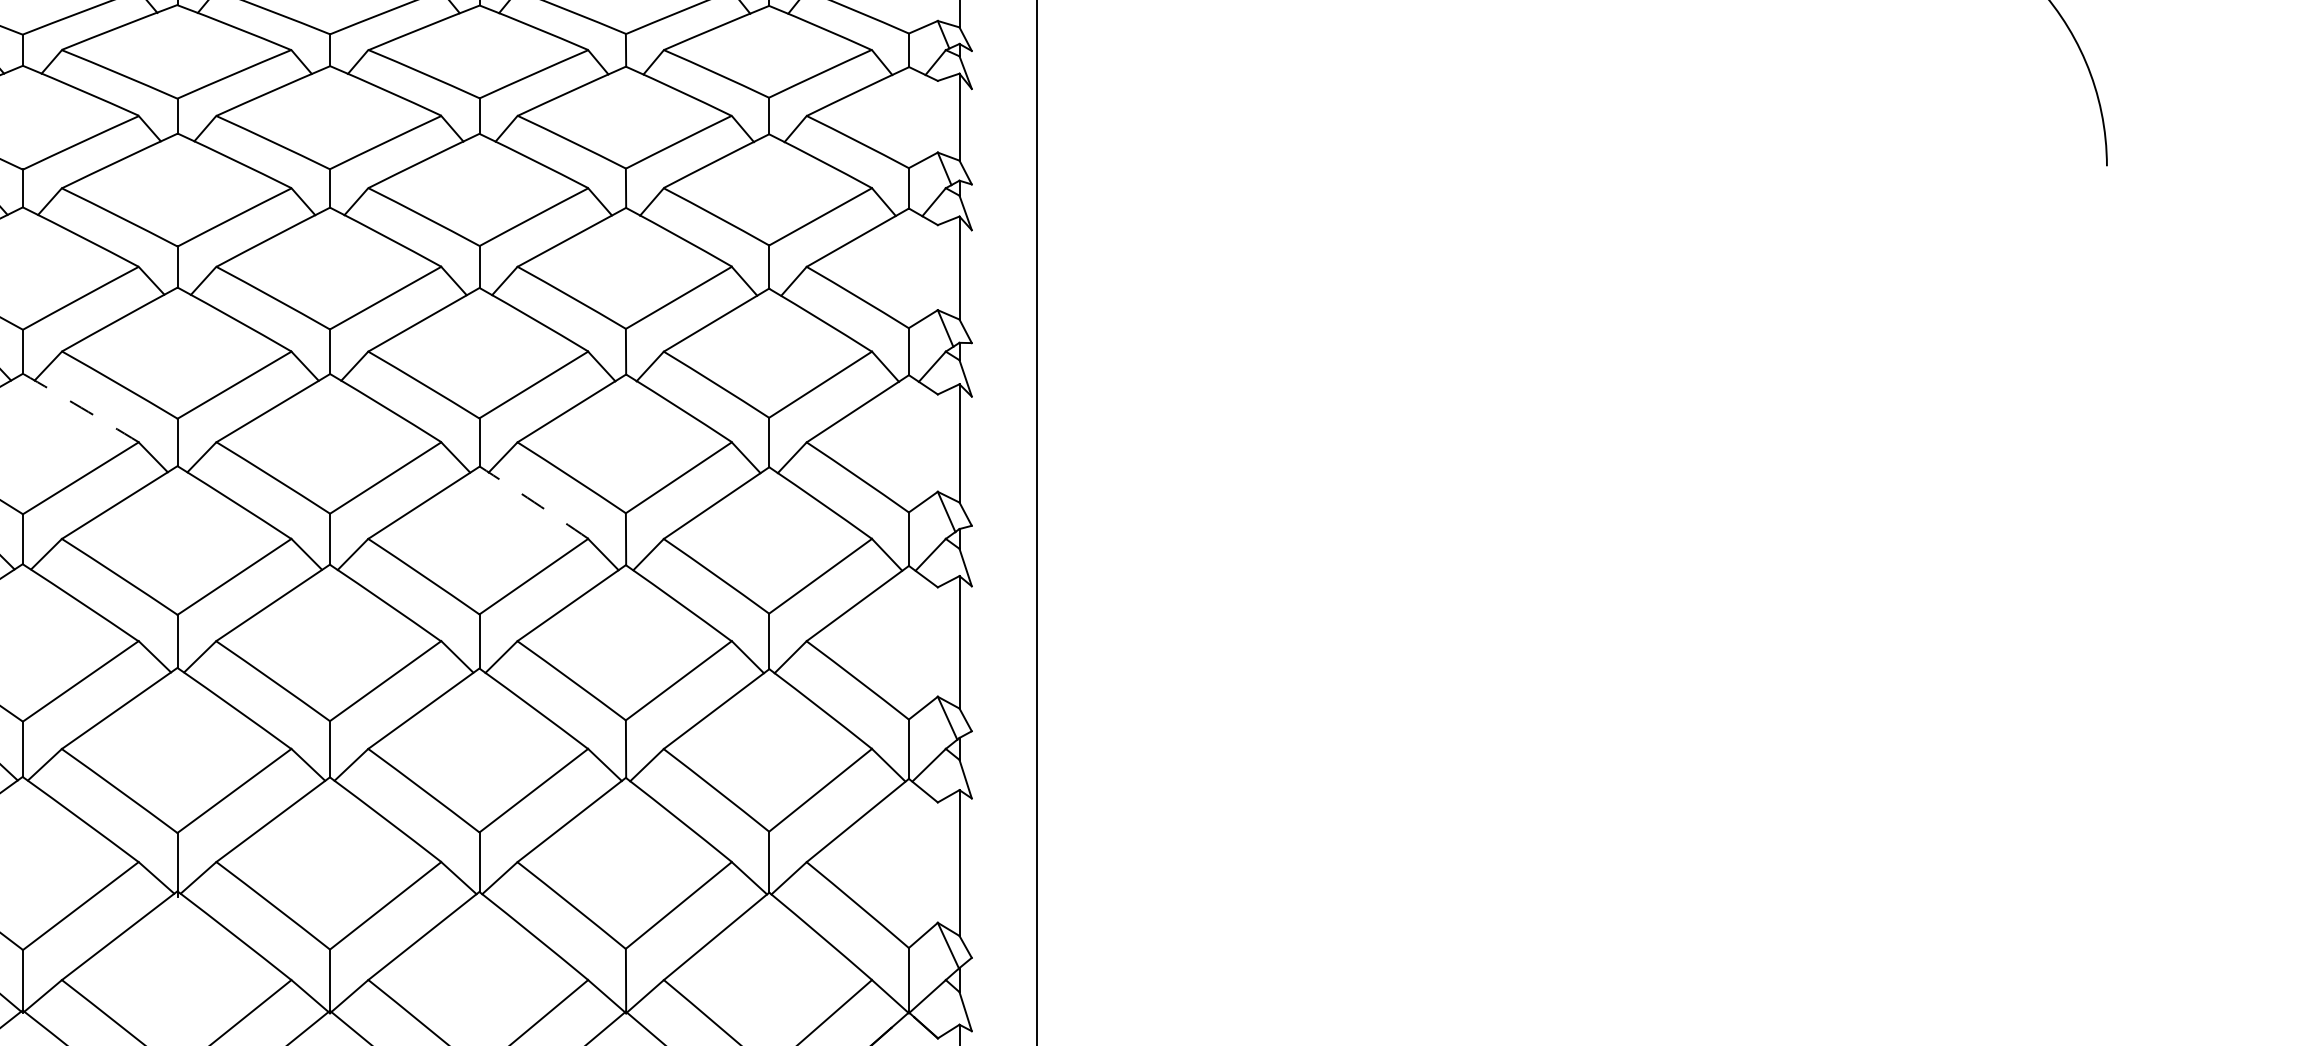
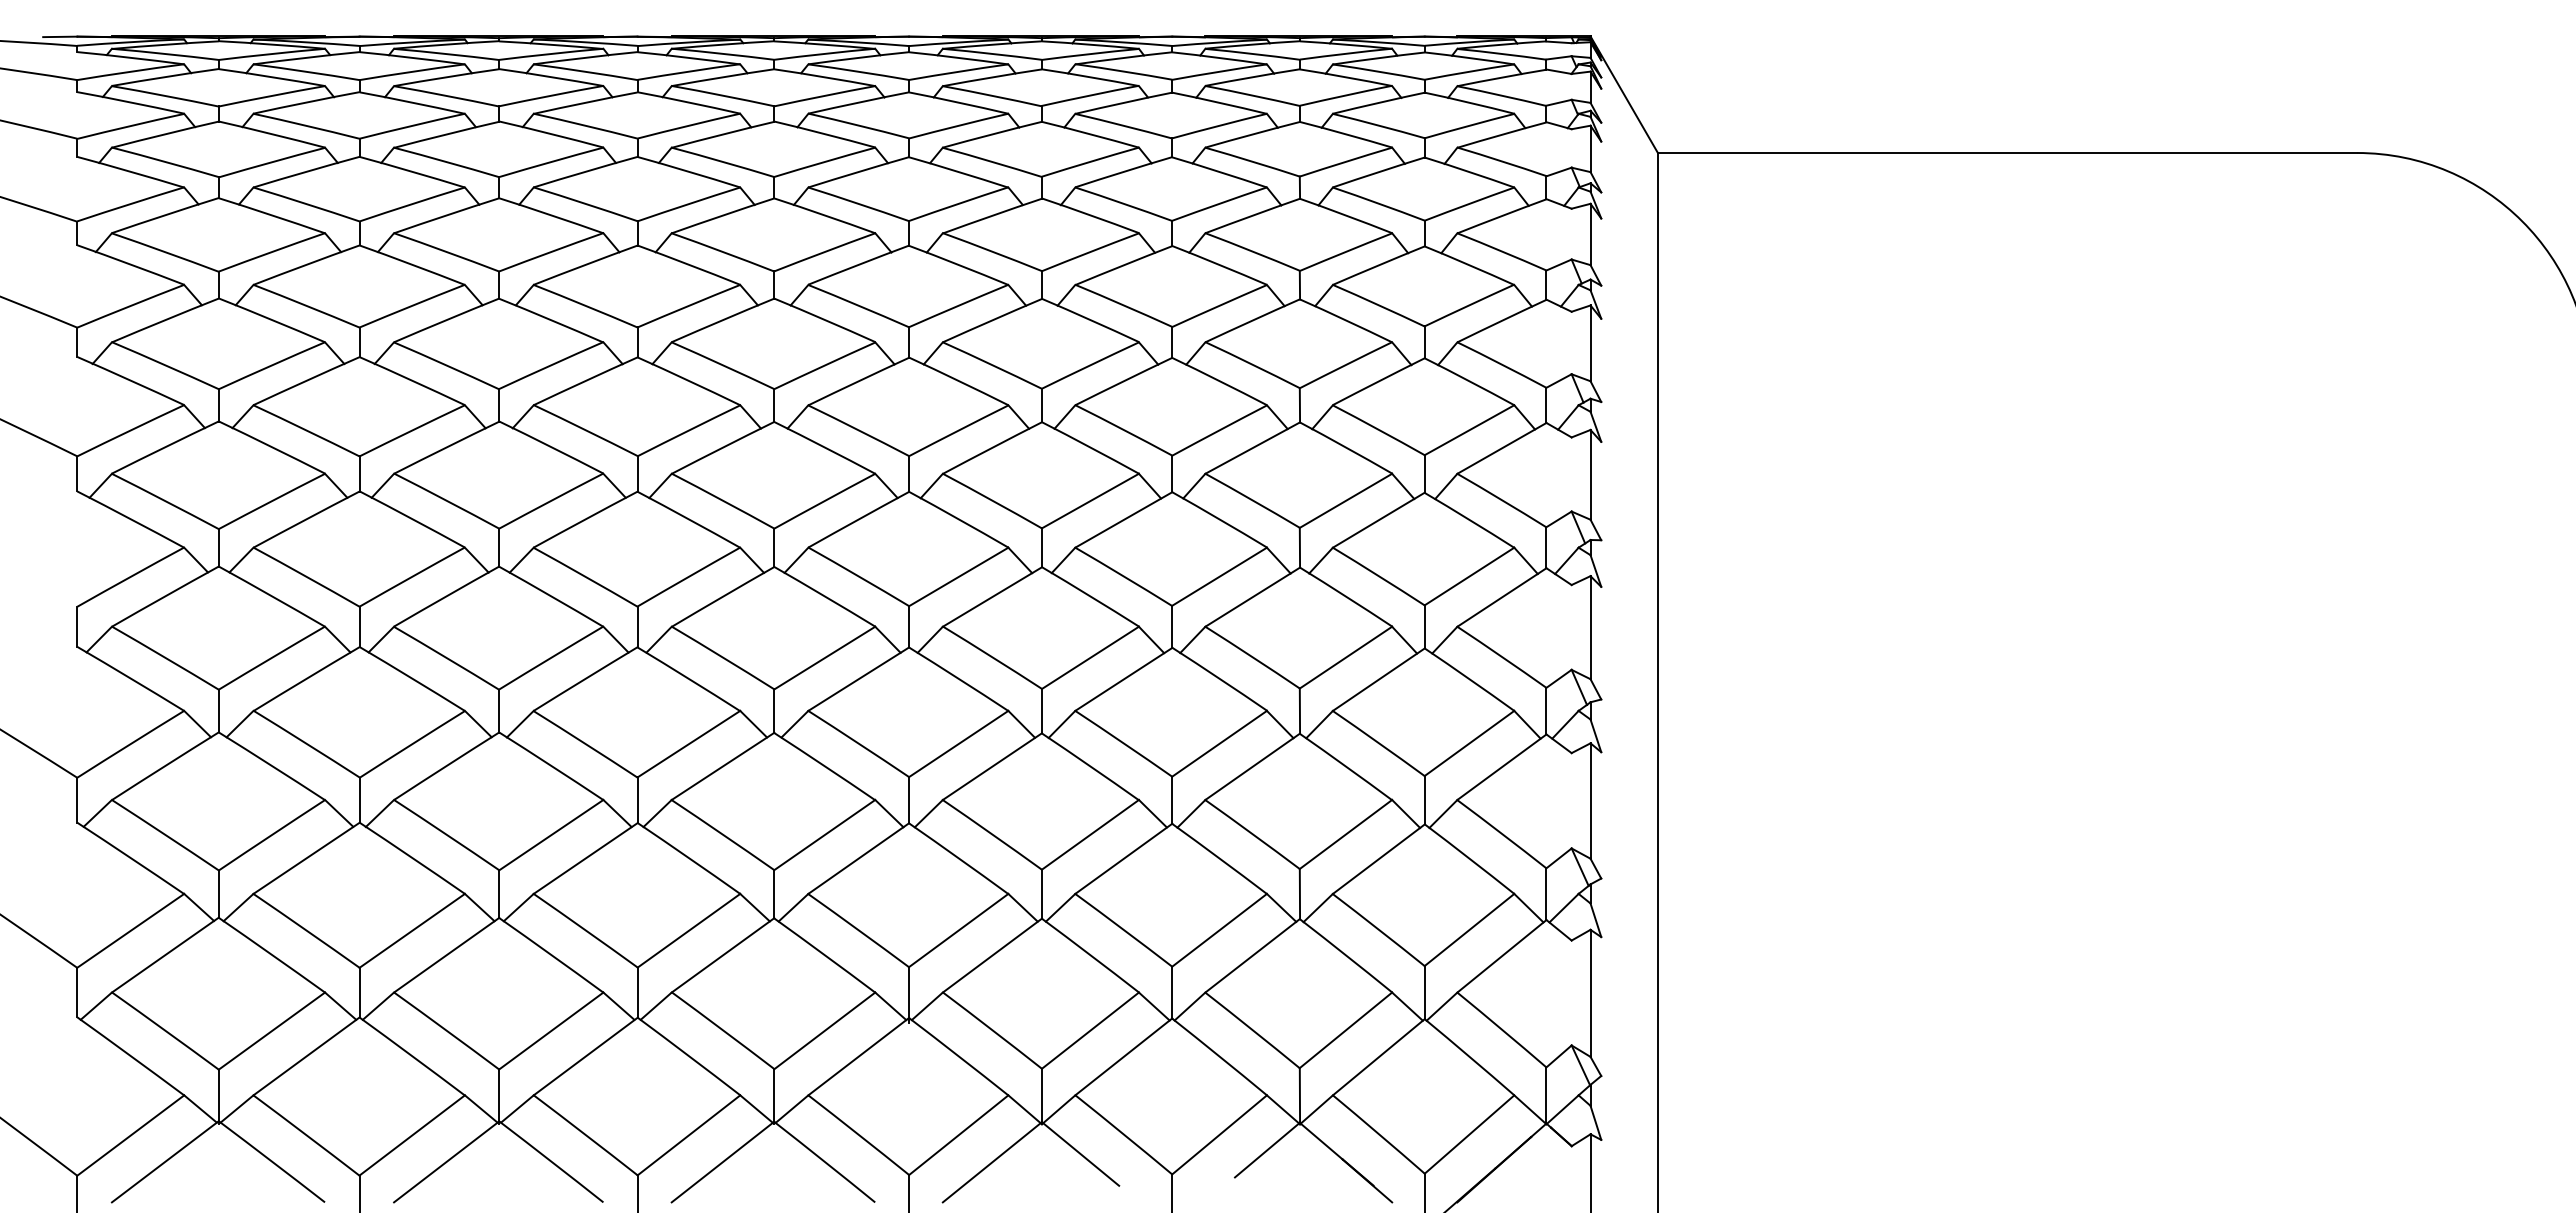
arc: (81, 407) -> (825, 596), dashed -> solid
arc: (533, 501) -> (1219, 678), dashed -> solid

